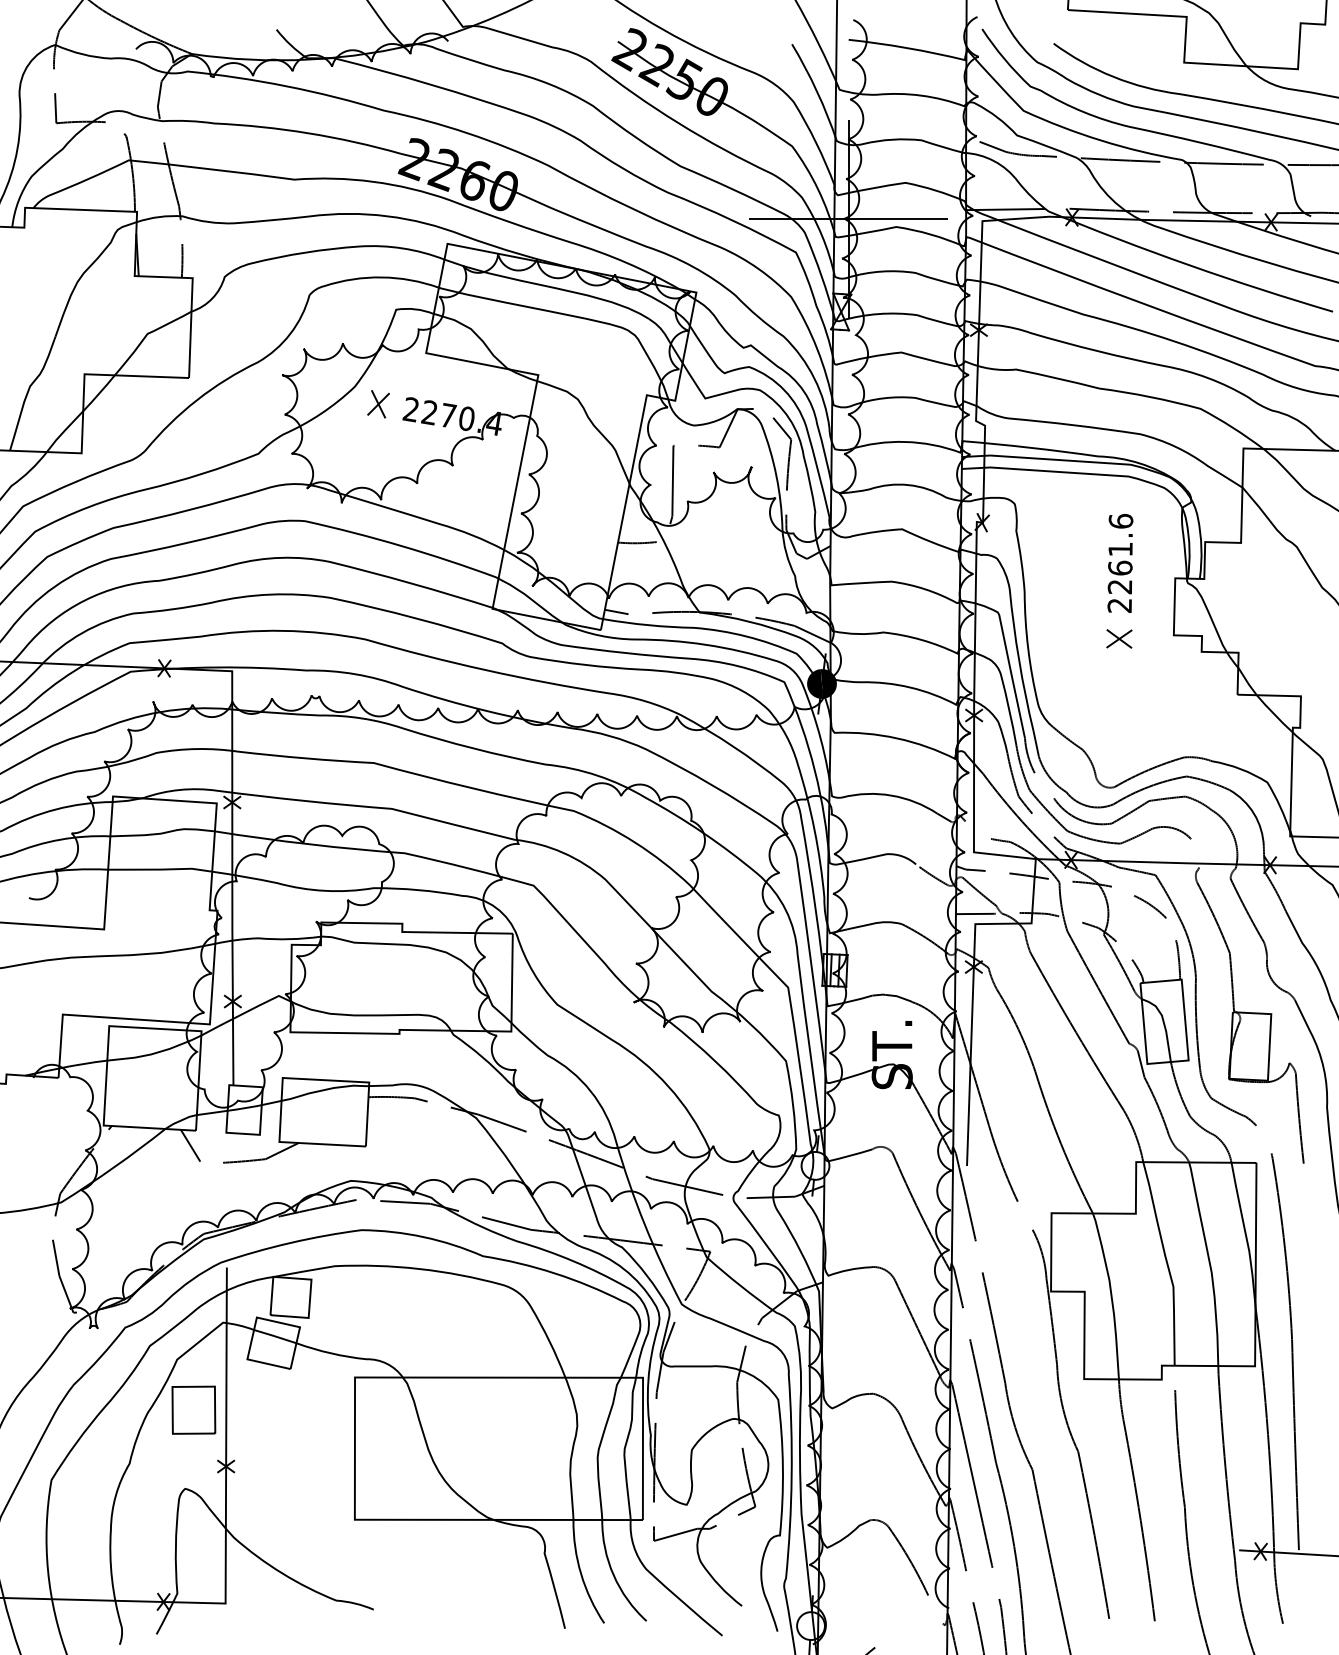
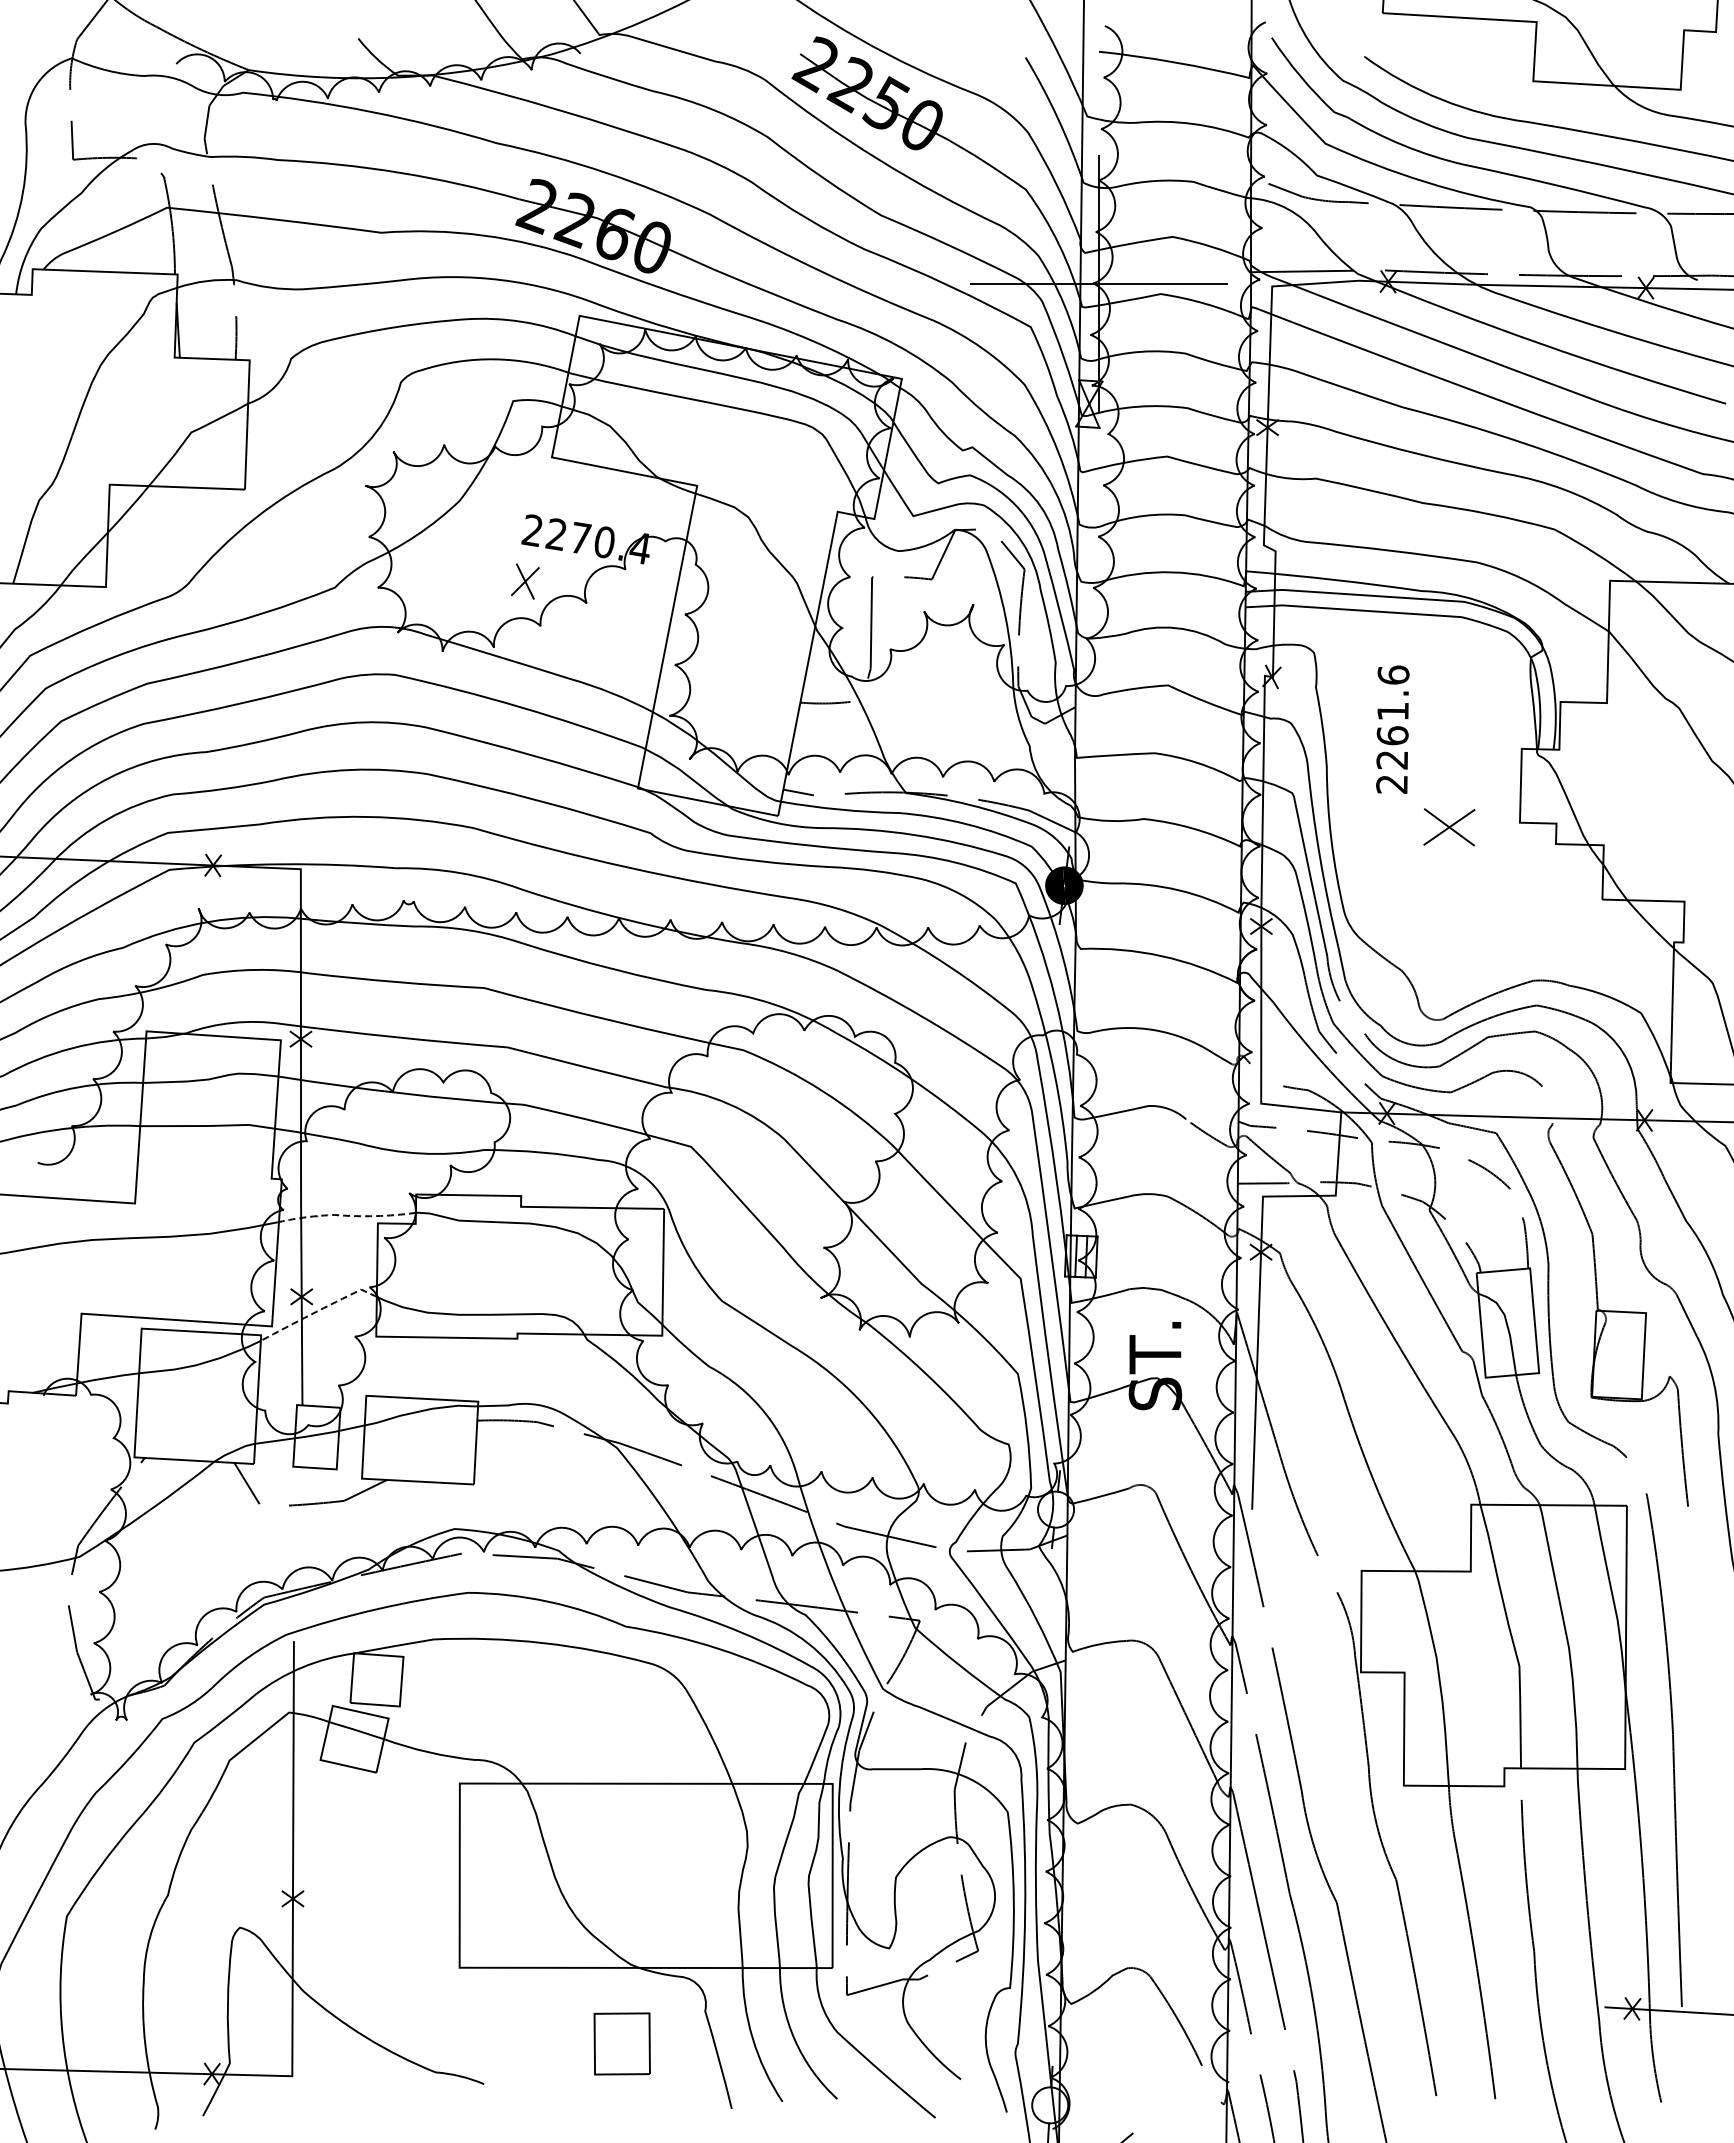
part: (378, 404) -> (525, 581), moved
text: (1120, 563) -> (1392, 729), moved
part: (1119, 639) -> (1449, 827), size x1.6
line: (266, 938) -> (345, 1215), solid -> dashed
line: (245, 1012) -> (318, 1310), solid -> dashed
part: (193, 1409) -> (621, 2043), moved

